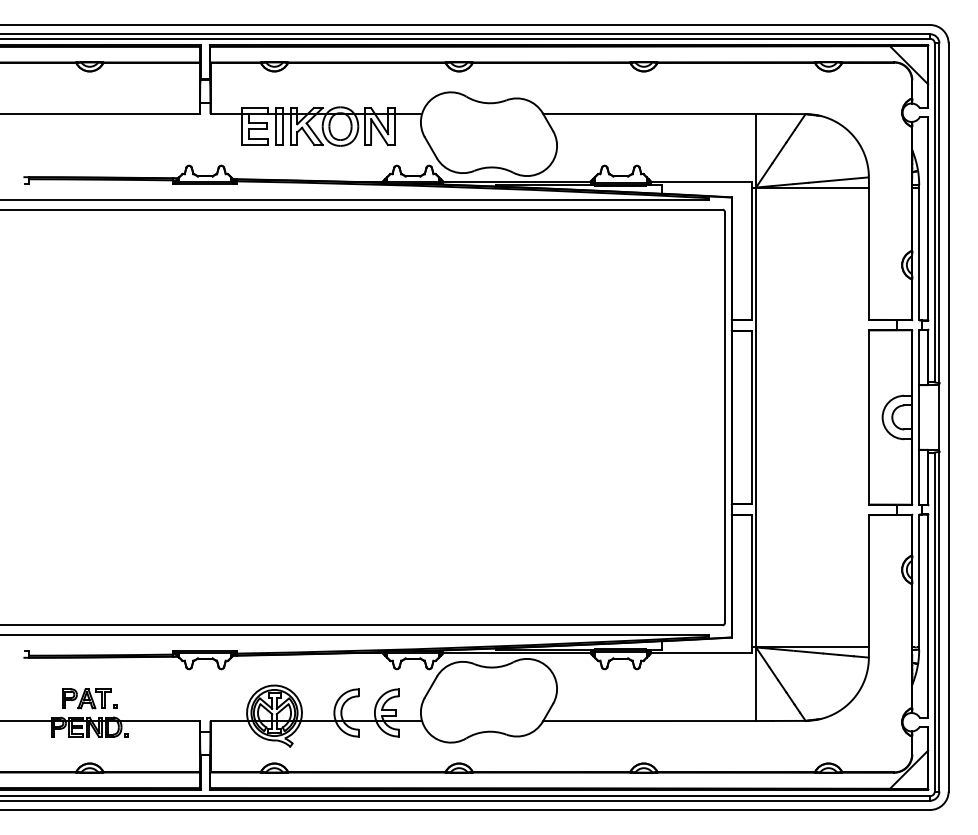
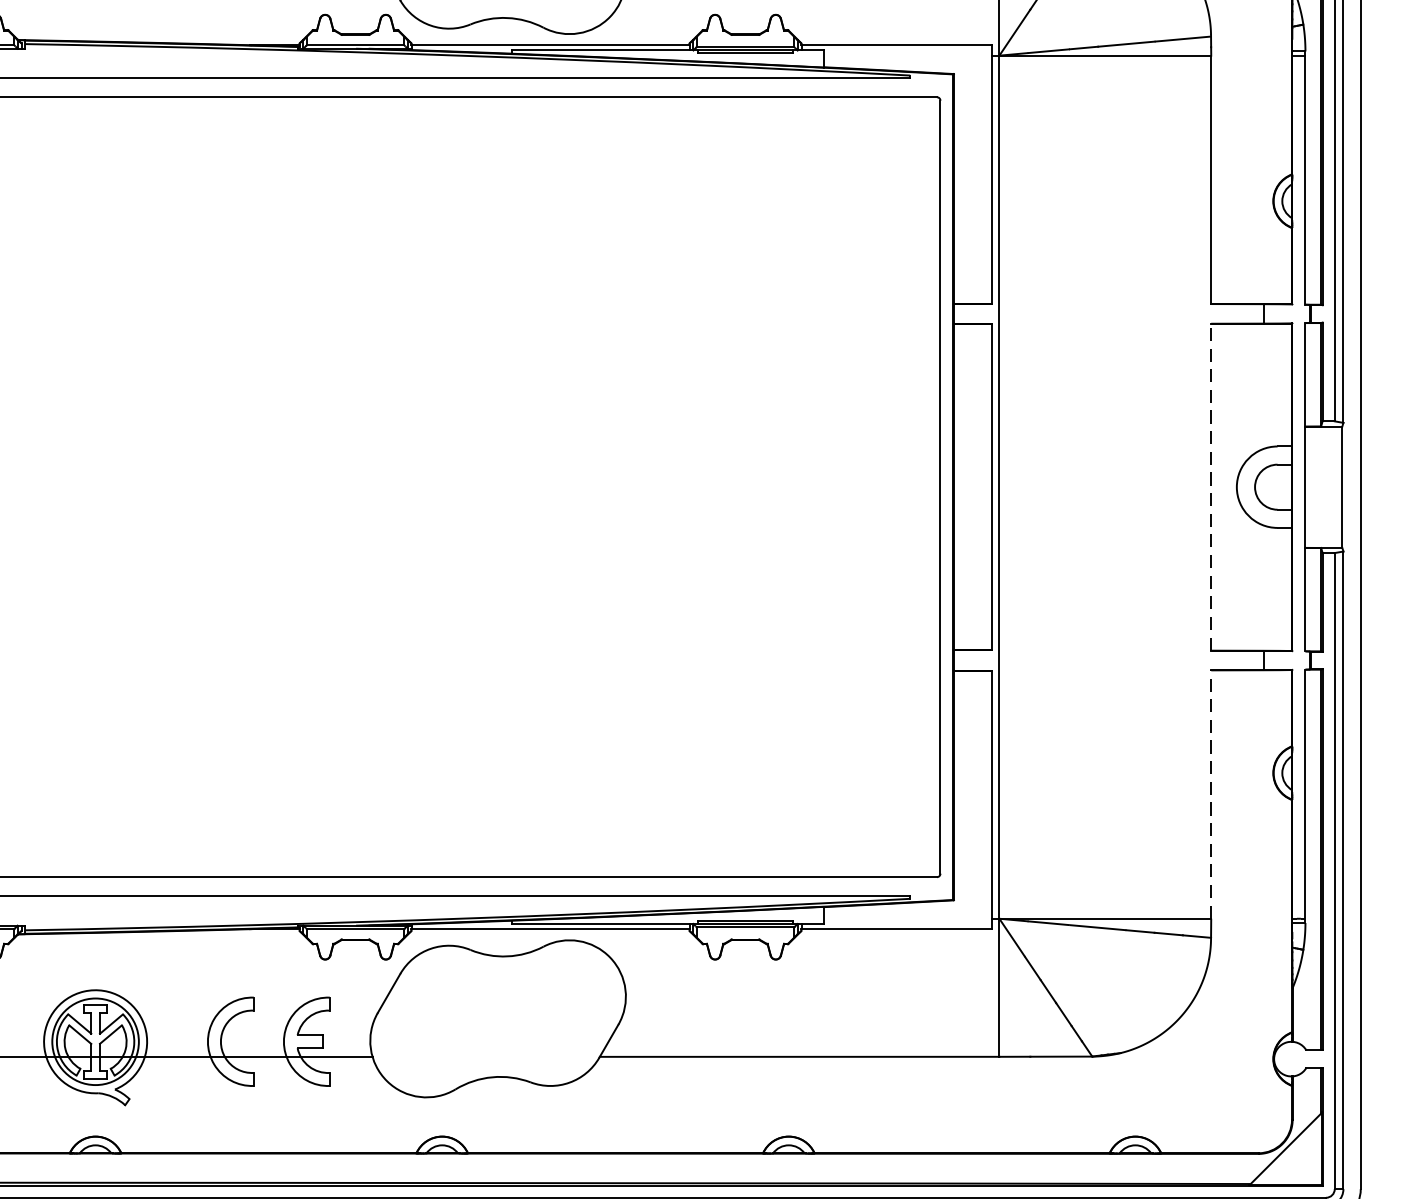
line: (868, 417) -> (1210, 487), solid -> dashed
line: (868, 580) -> (1210, 793), solid -> dashed

